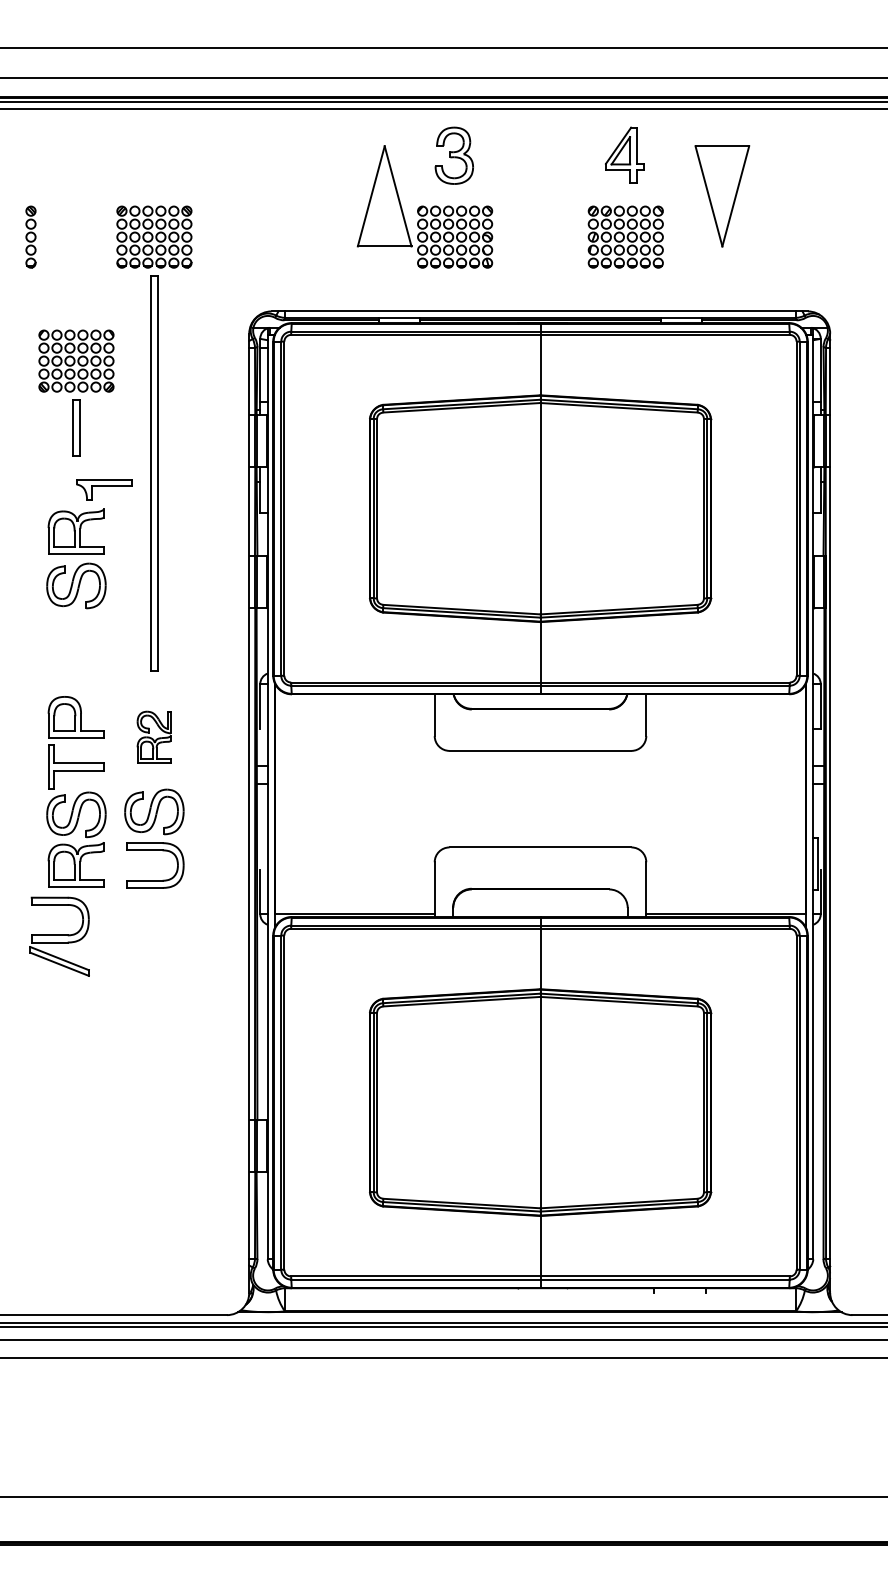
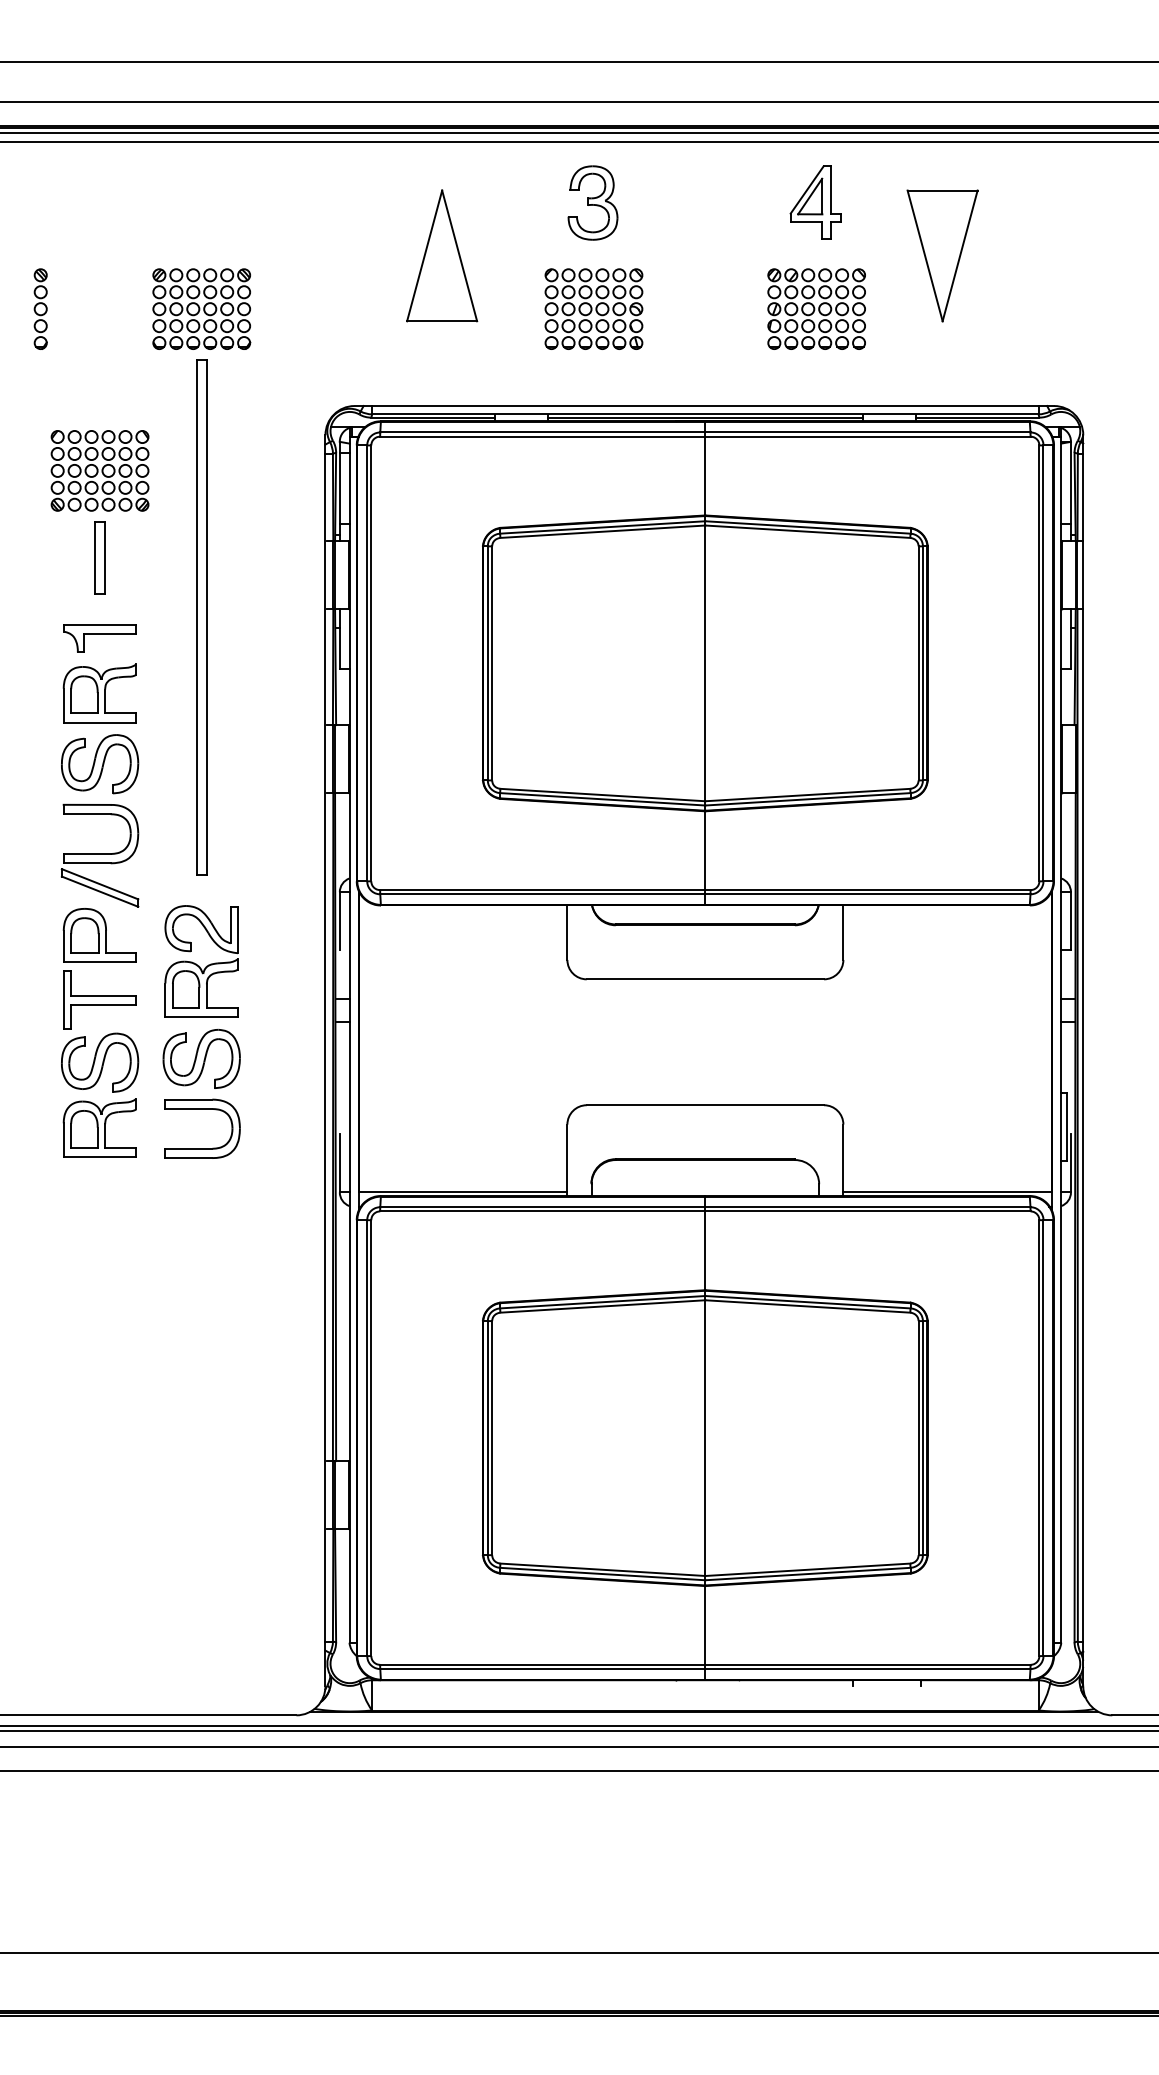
part: (384, 196) -> (442, 255), moved
part: (103, 489) -> (99, 638), moved
part: (154, 737) -> (201, 961), size x1.67
part: (59, 936) -> (99, 855), moved

